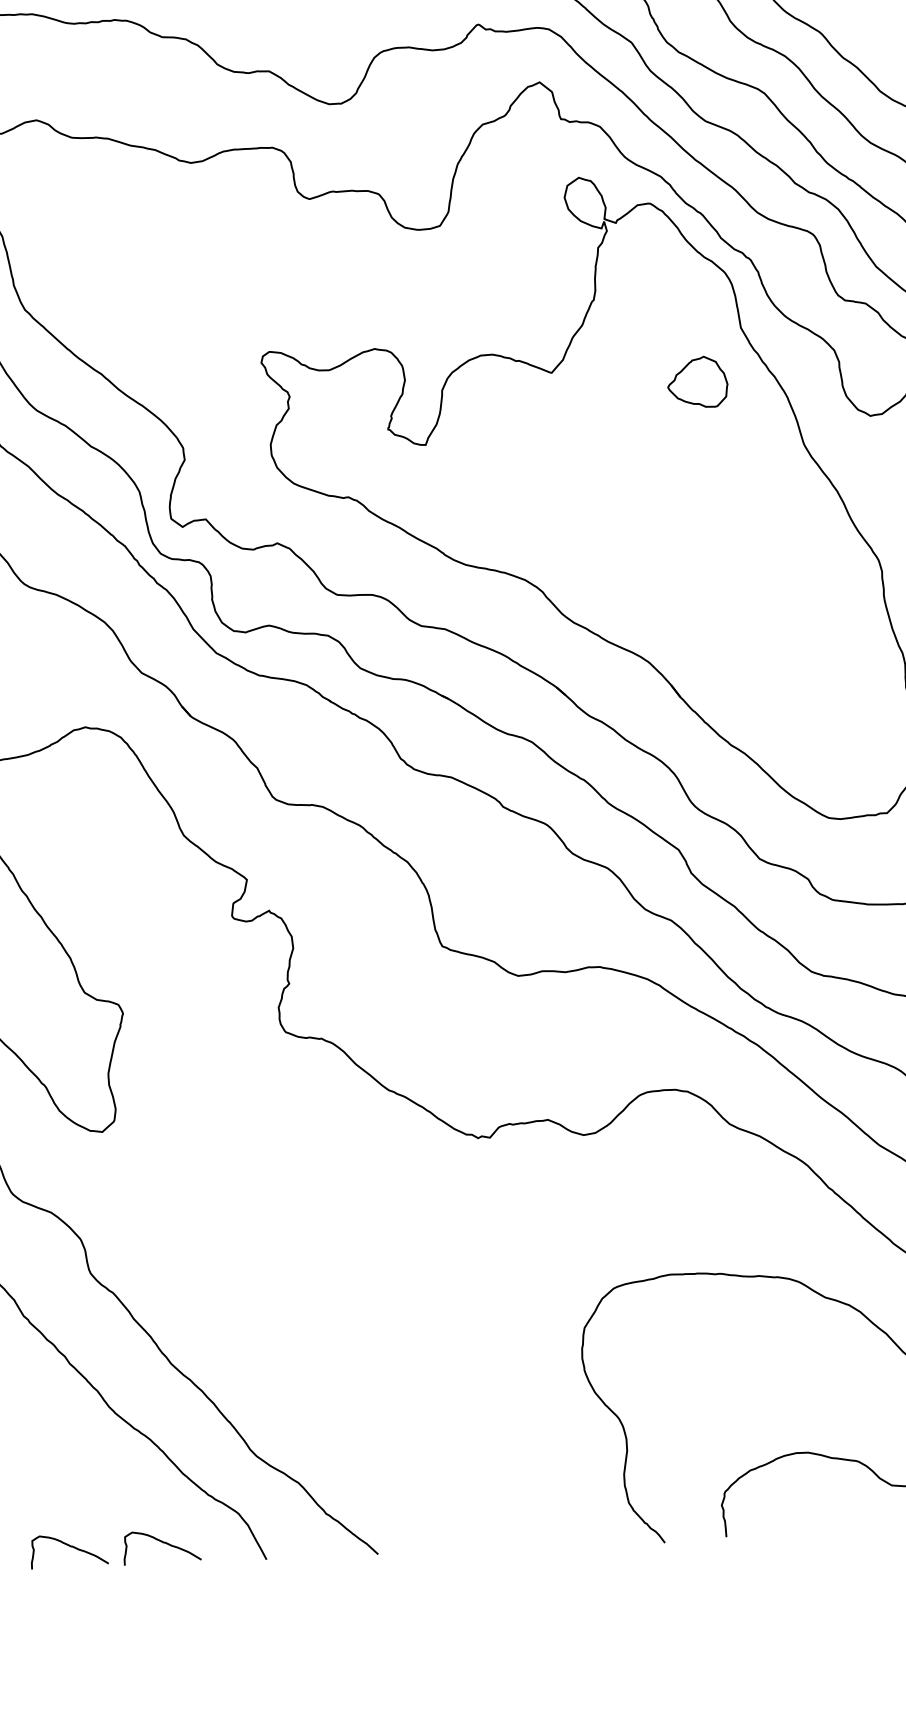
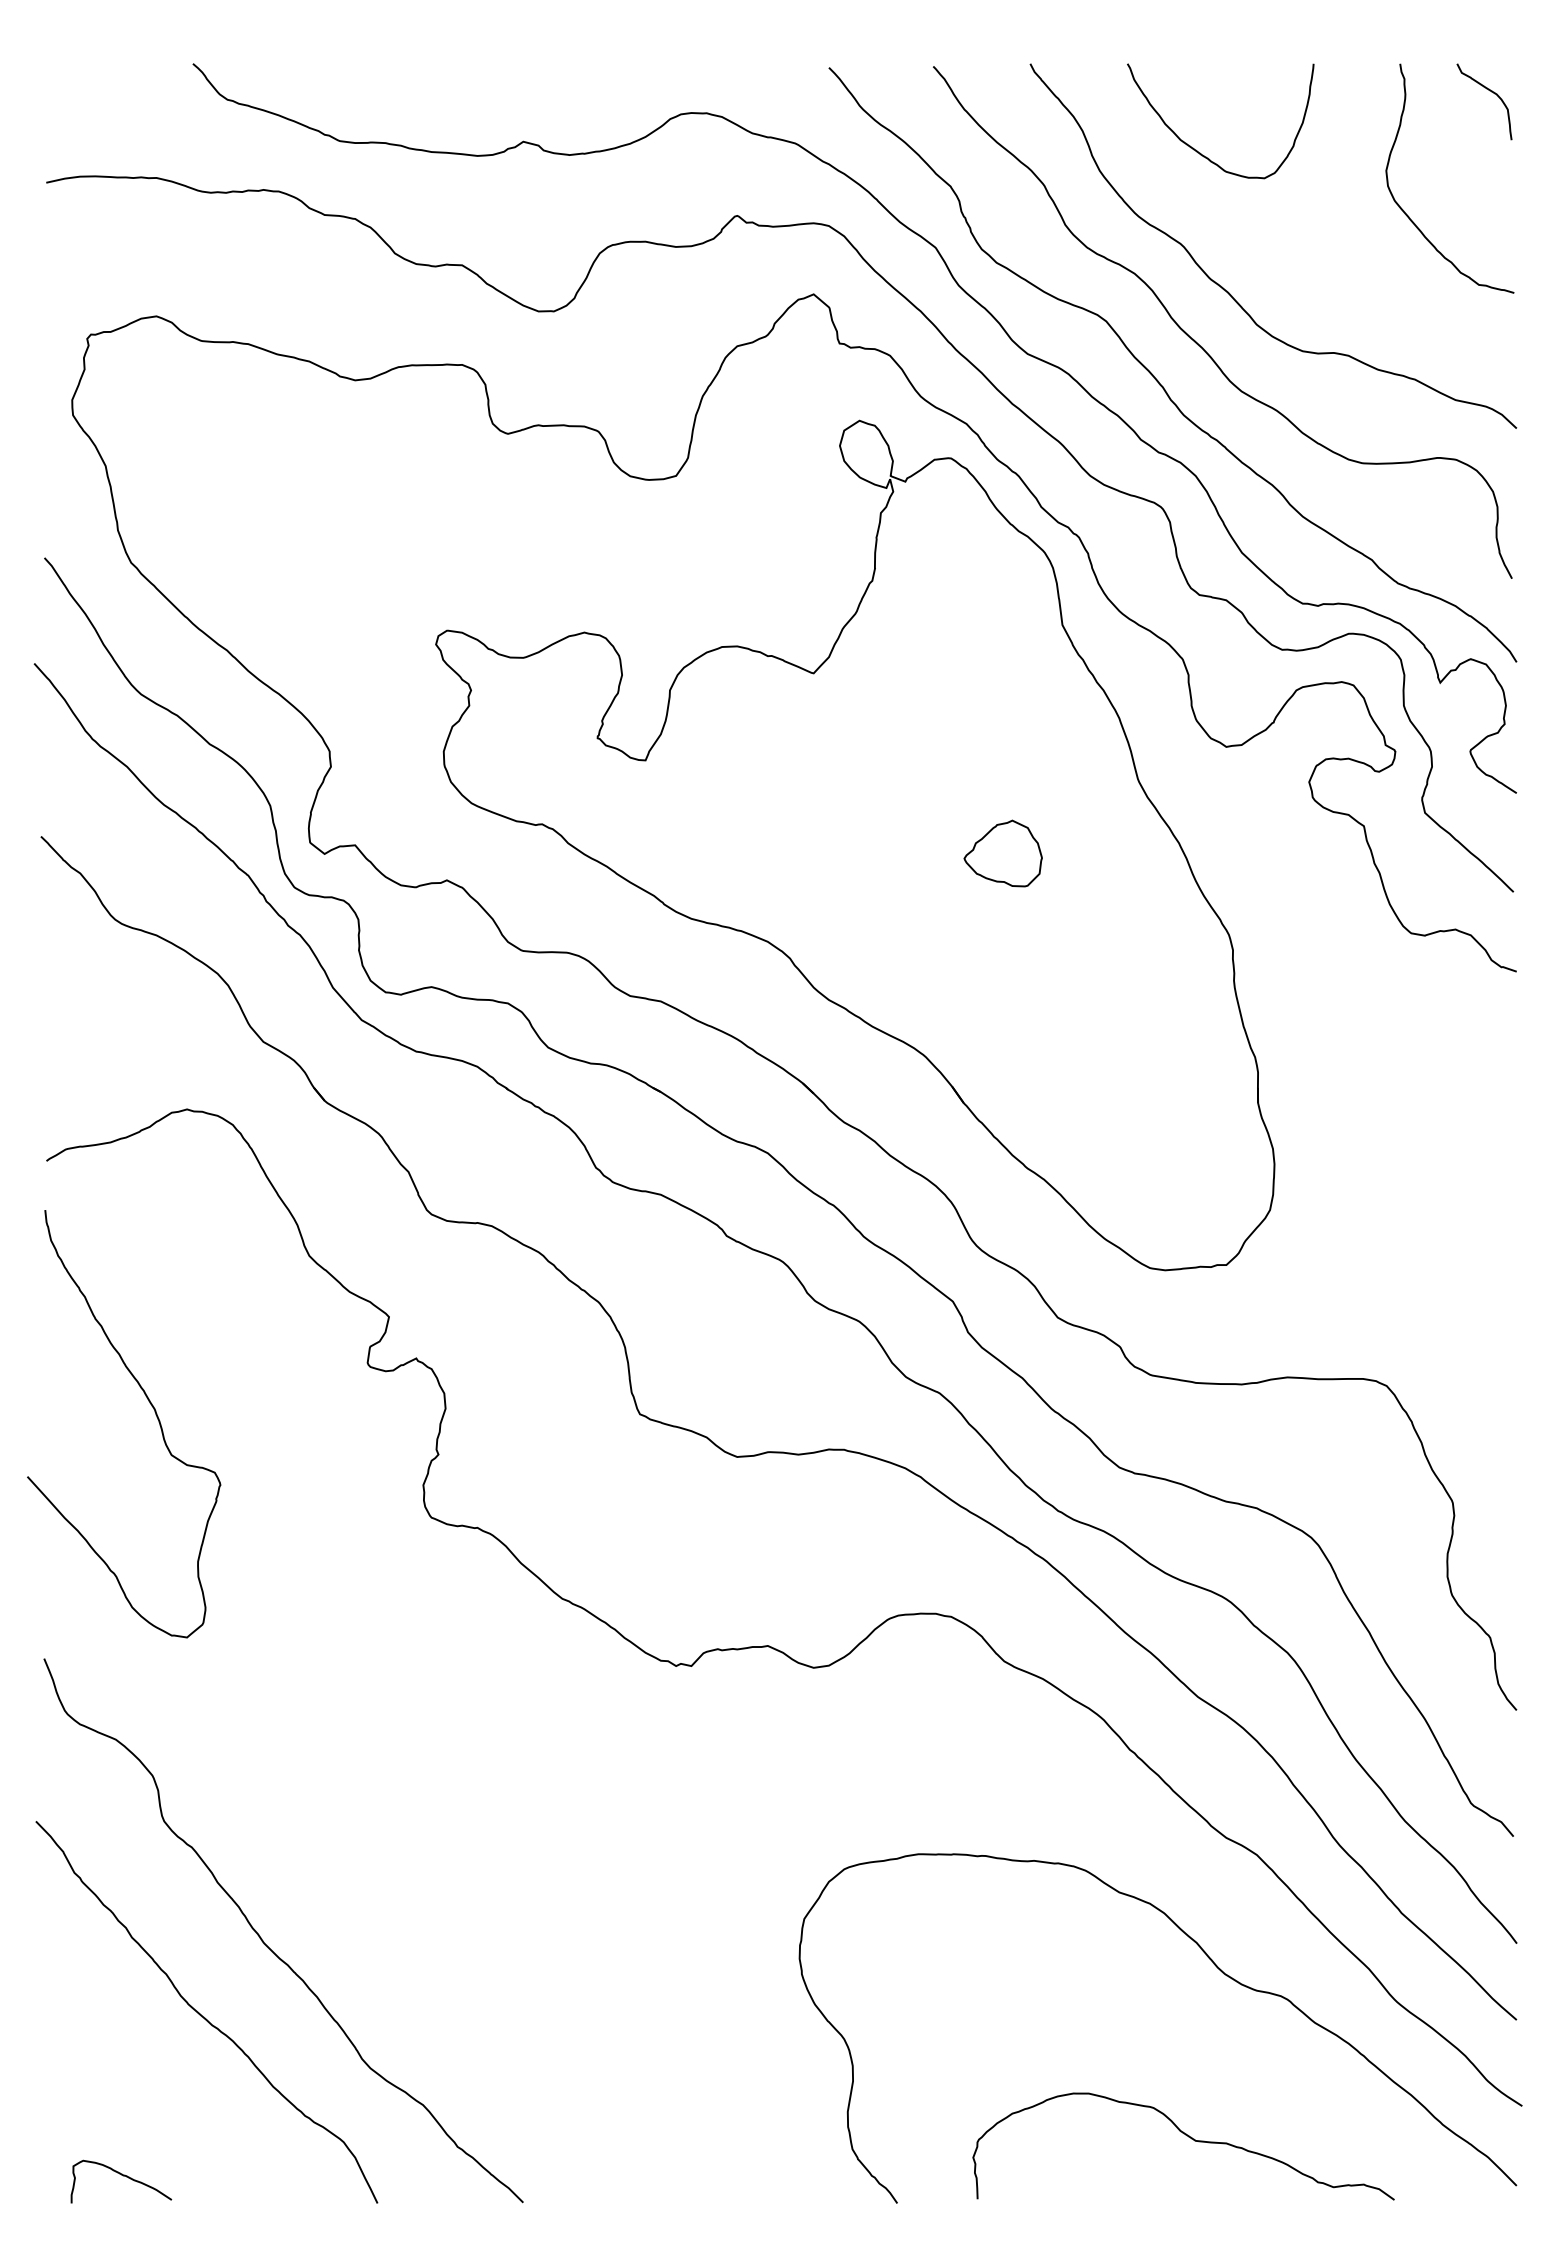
part: (697, 382) -> (1002, 853), moved
curve: (163, 1543) -> (244, 2176), removed

